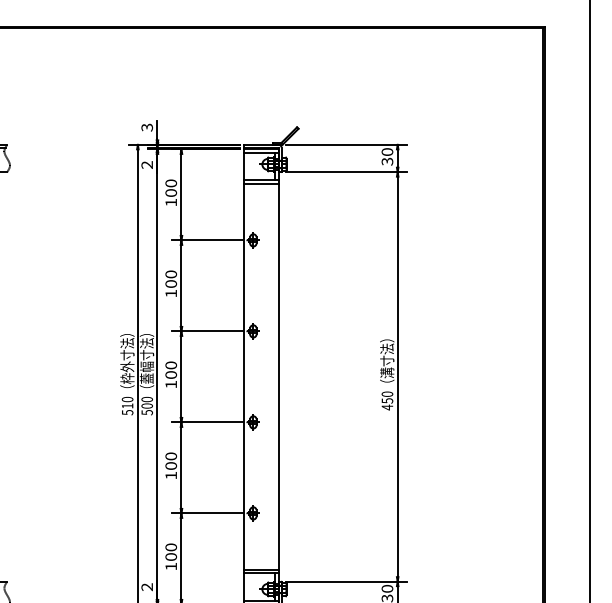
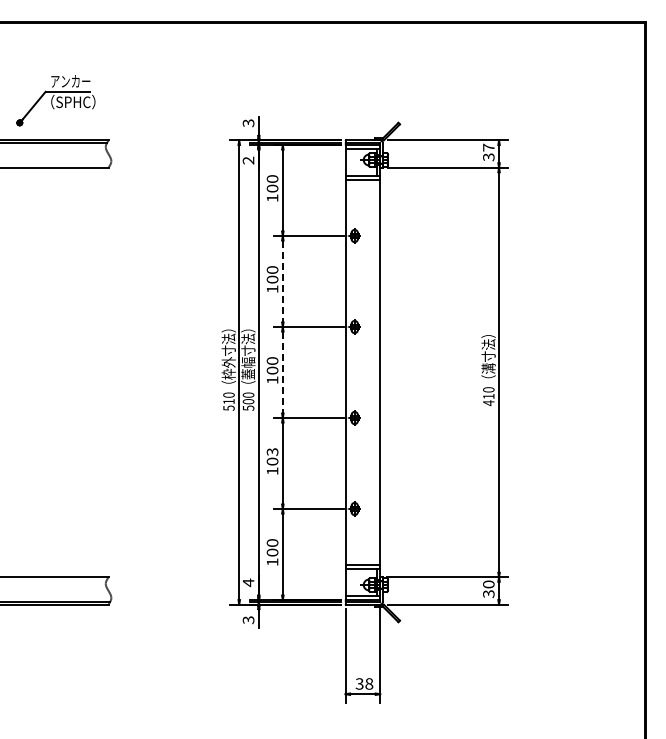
text: (387, 151) -> (488, 147), 30 -> 37
line: (181, 285) -> (282, 281), solid -> dashed
line: (181, 376) -> (282, 372), solid -> dashed
text: (387, 400) -> (488, 396), 450 -> 410
text: (171, 455) -> (272, 451), 100 -> 103
text: (147, 586) -> (248, 582), 2 -> 4

